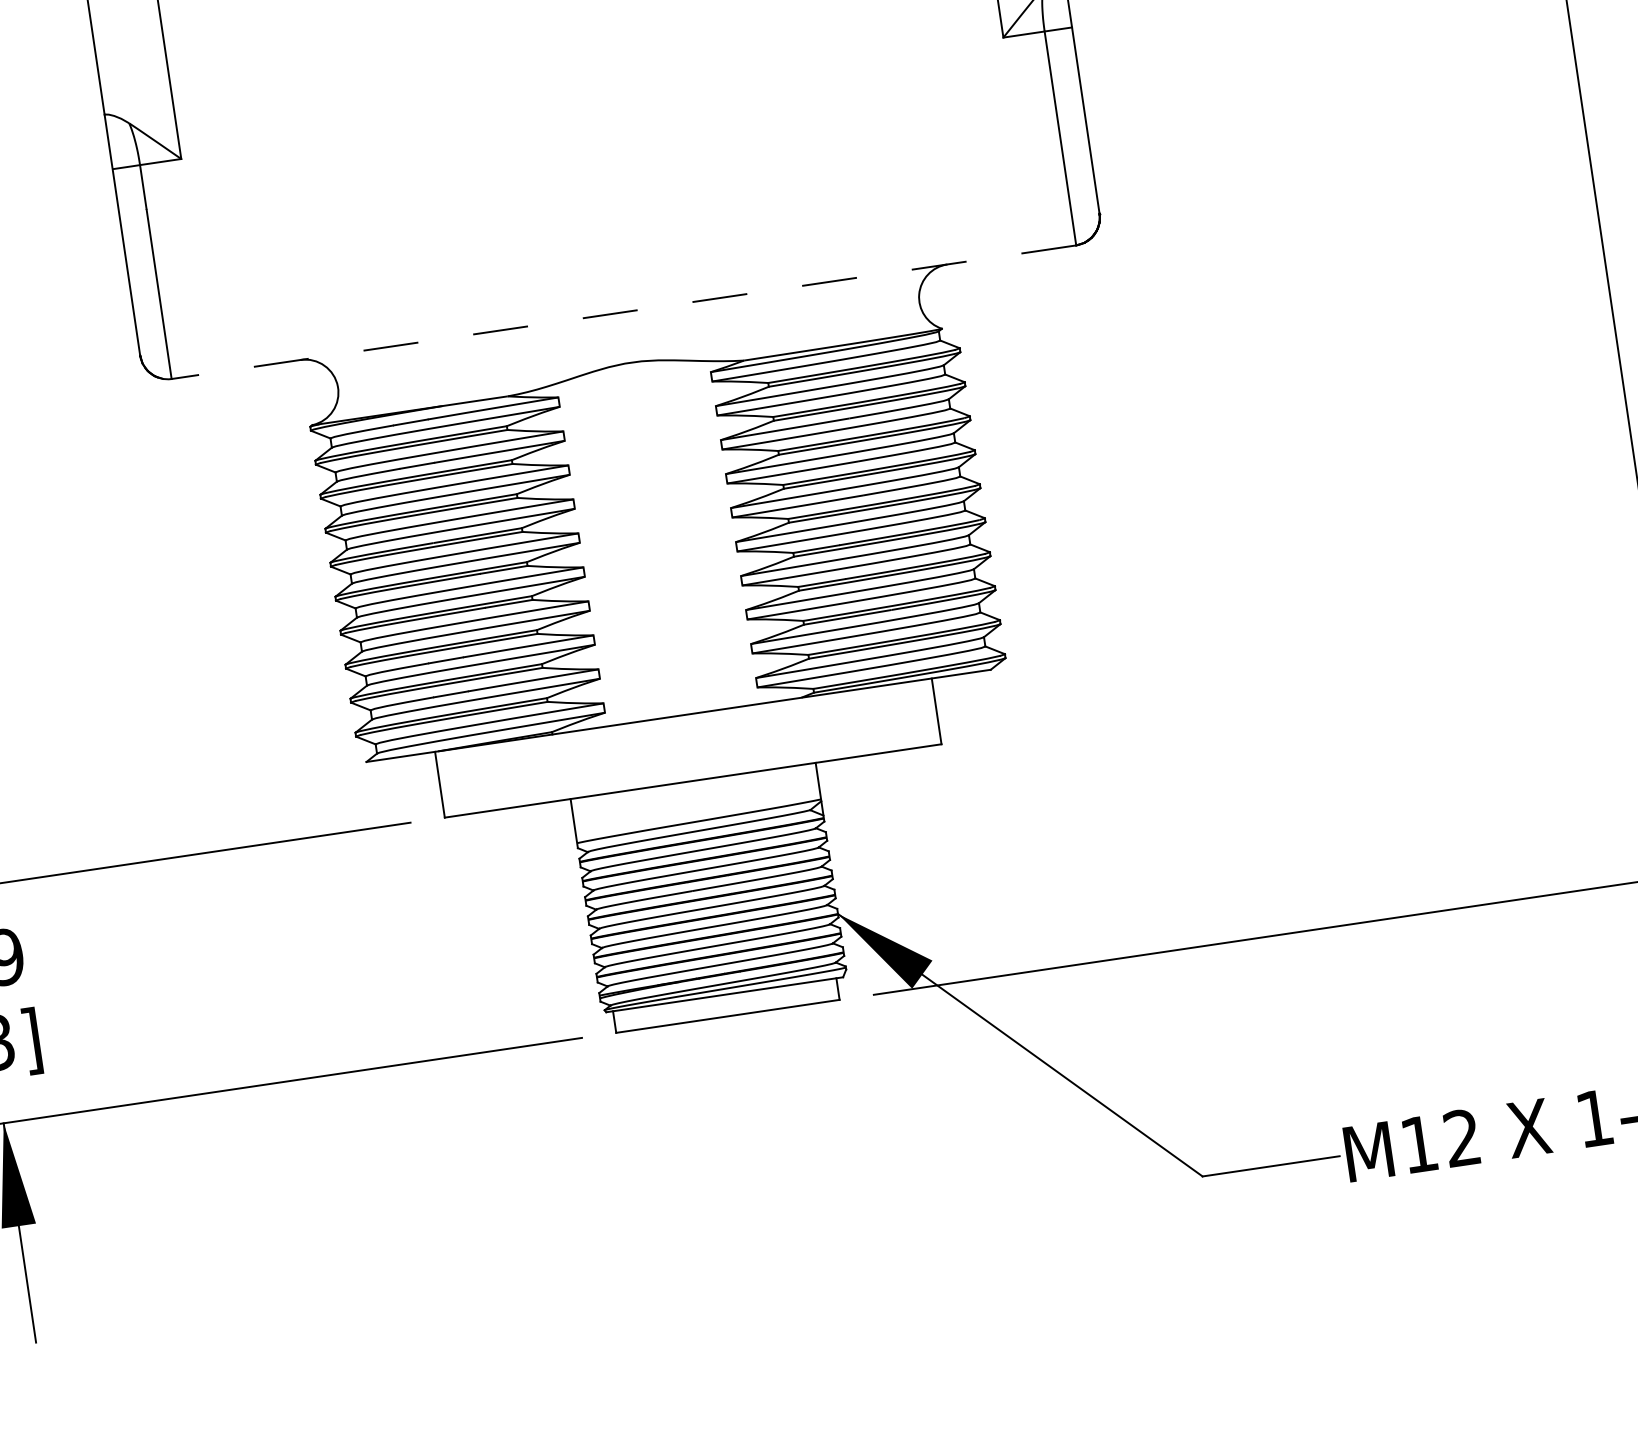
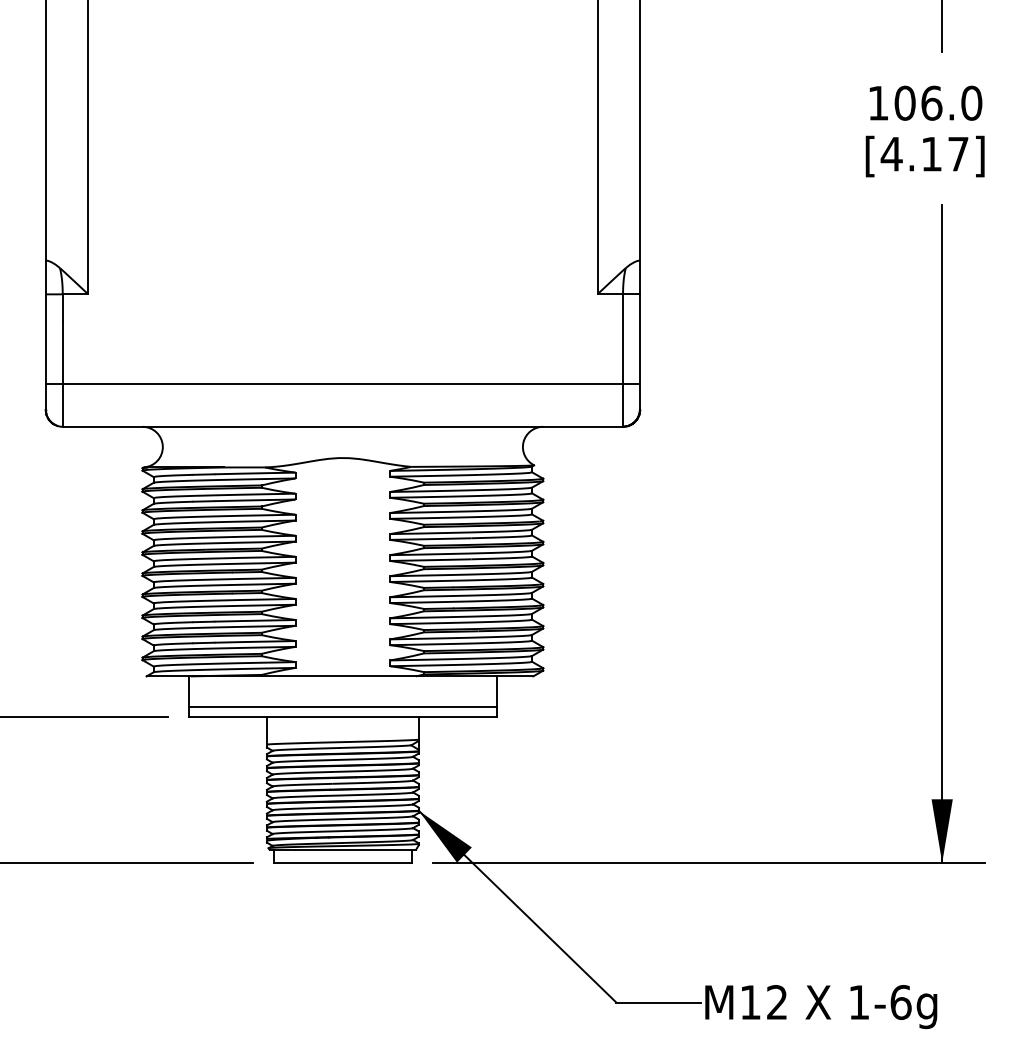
line: (613, 243) -> (342, 384), added
line: (623, 311) -> (342, 426), dashed -> solid
line: (689, 763) -> (342, 706), added

